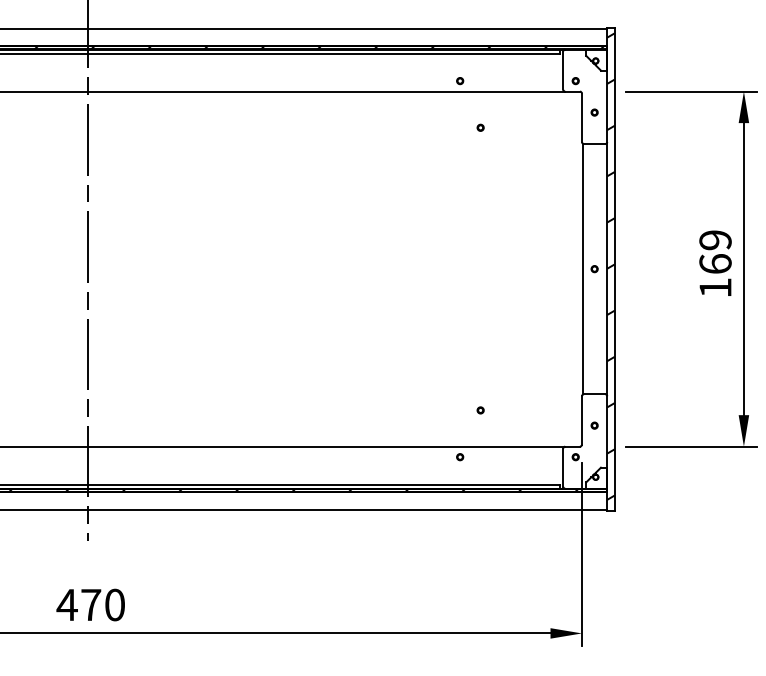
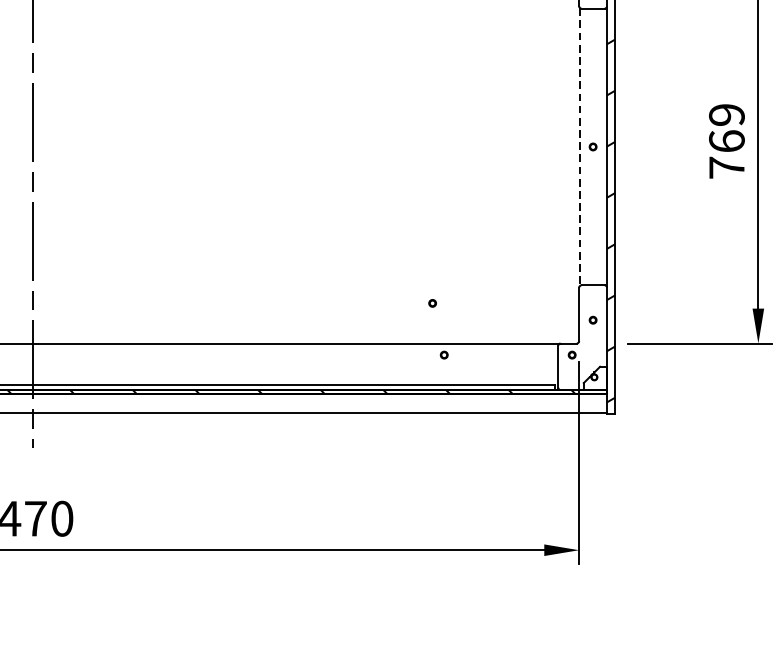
line: (583, 269) -> (580, 147), solid -> dashed
text: (715, 287) -> (726, 167), 169 -> 769
part: (480, 410) -> (432, 303), moved

